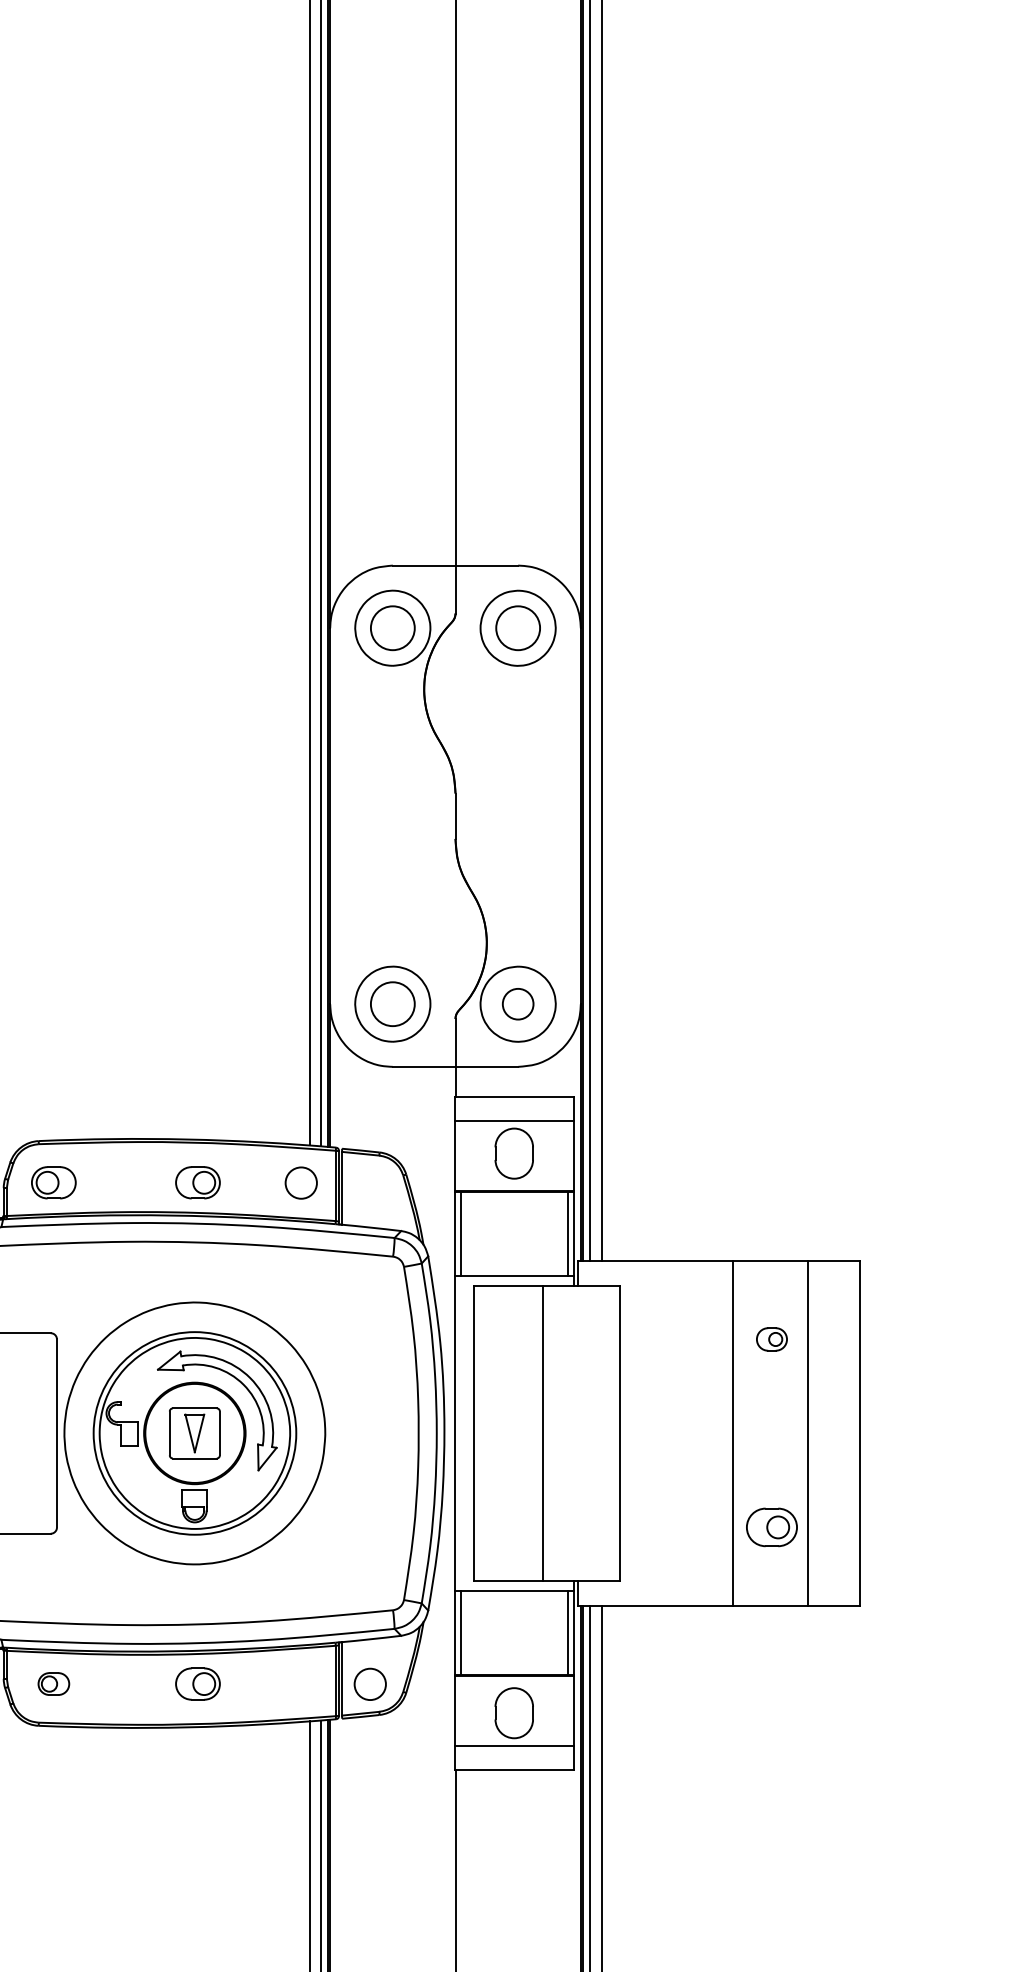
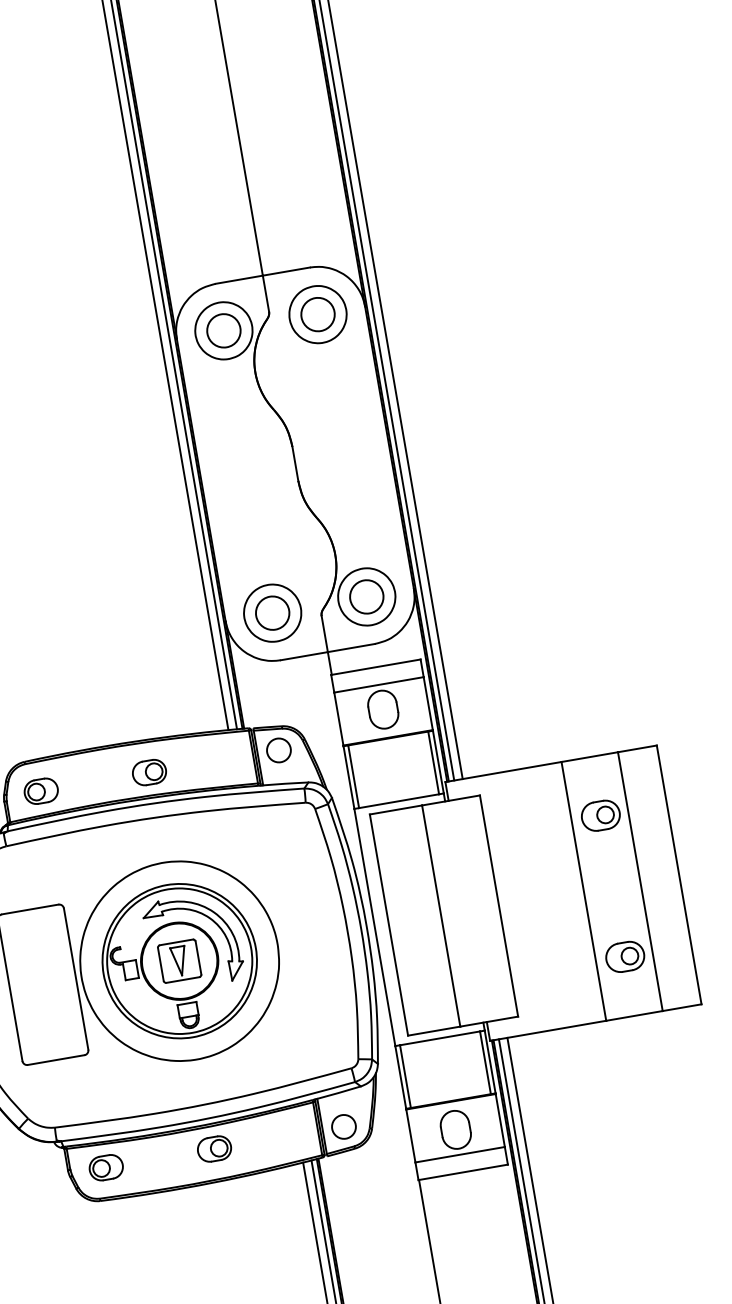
circle: (518, 1004) -> (367, 597), size x1.43
circle: (300, 1182) -> (278, 750), moved
part: (771, 1339) -> (600, 815), size x1.67
part: (53, 1683) -> (105, 1167), size x1.43

